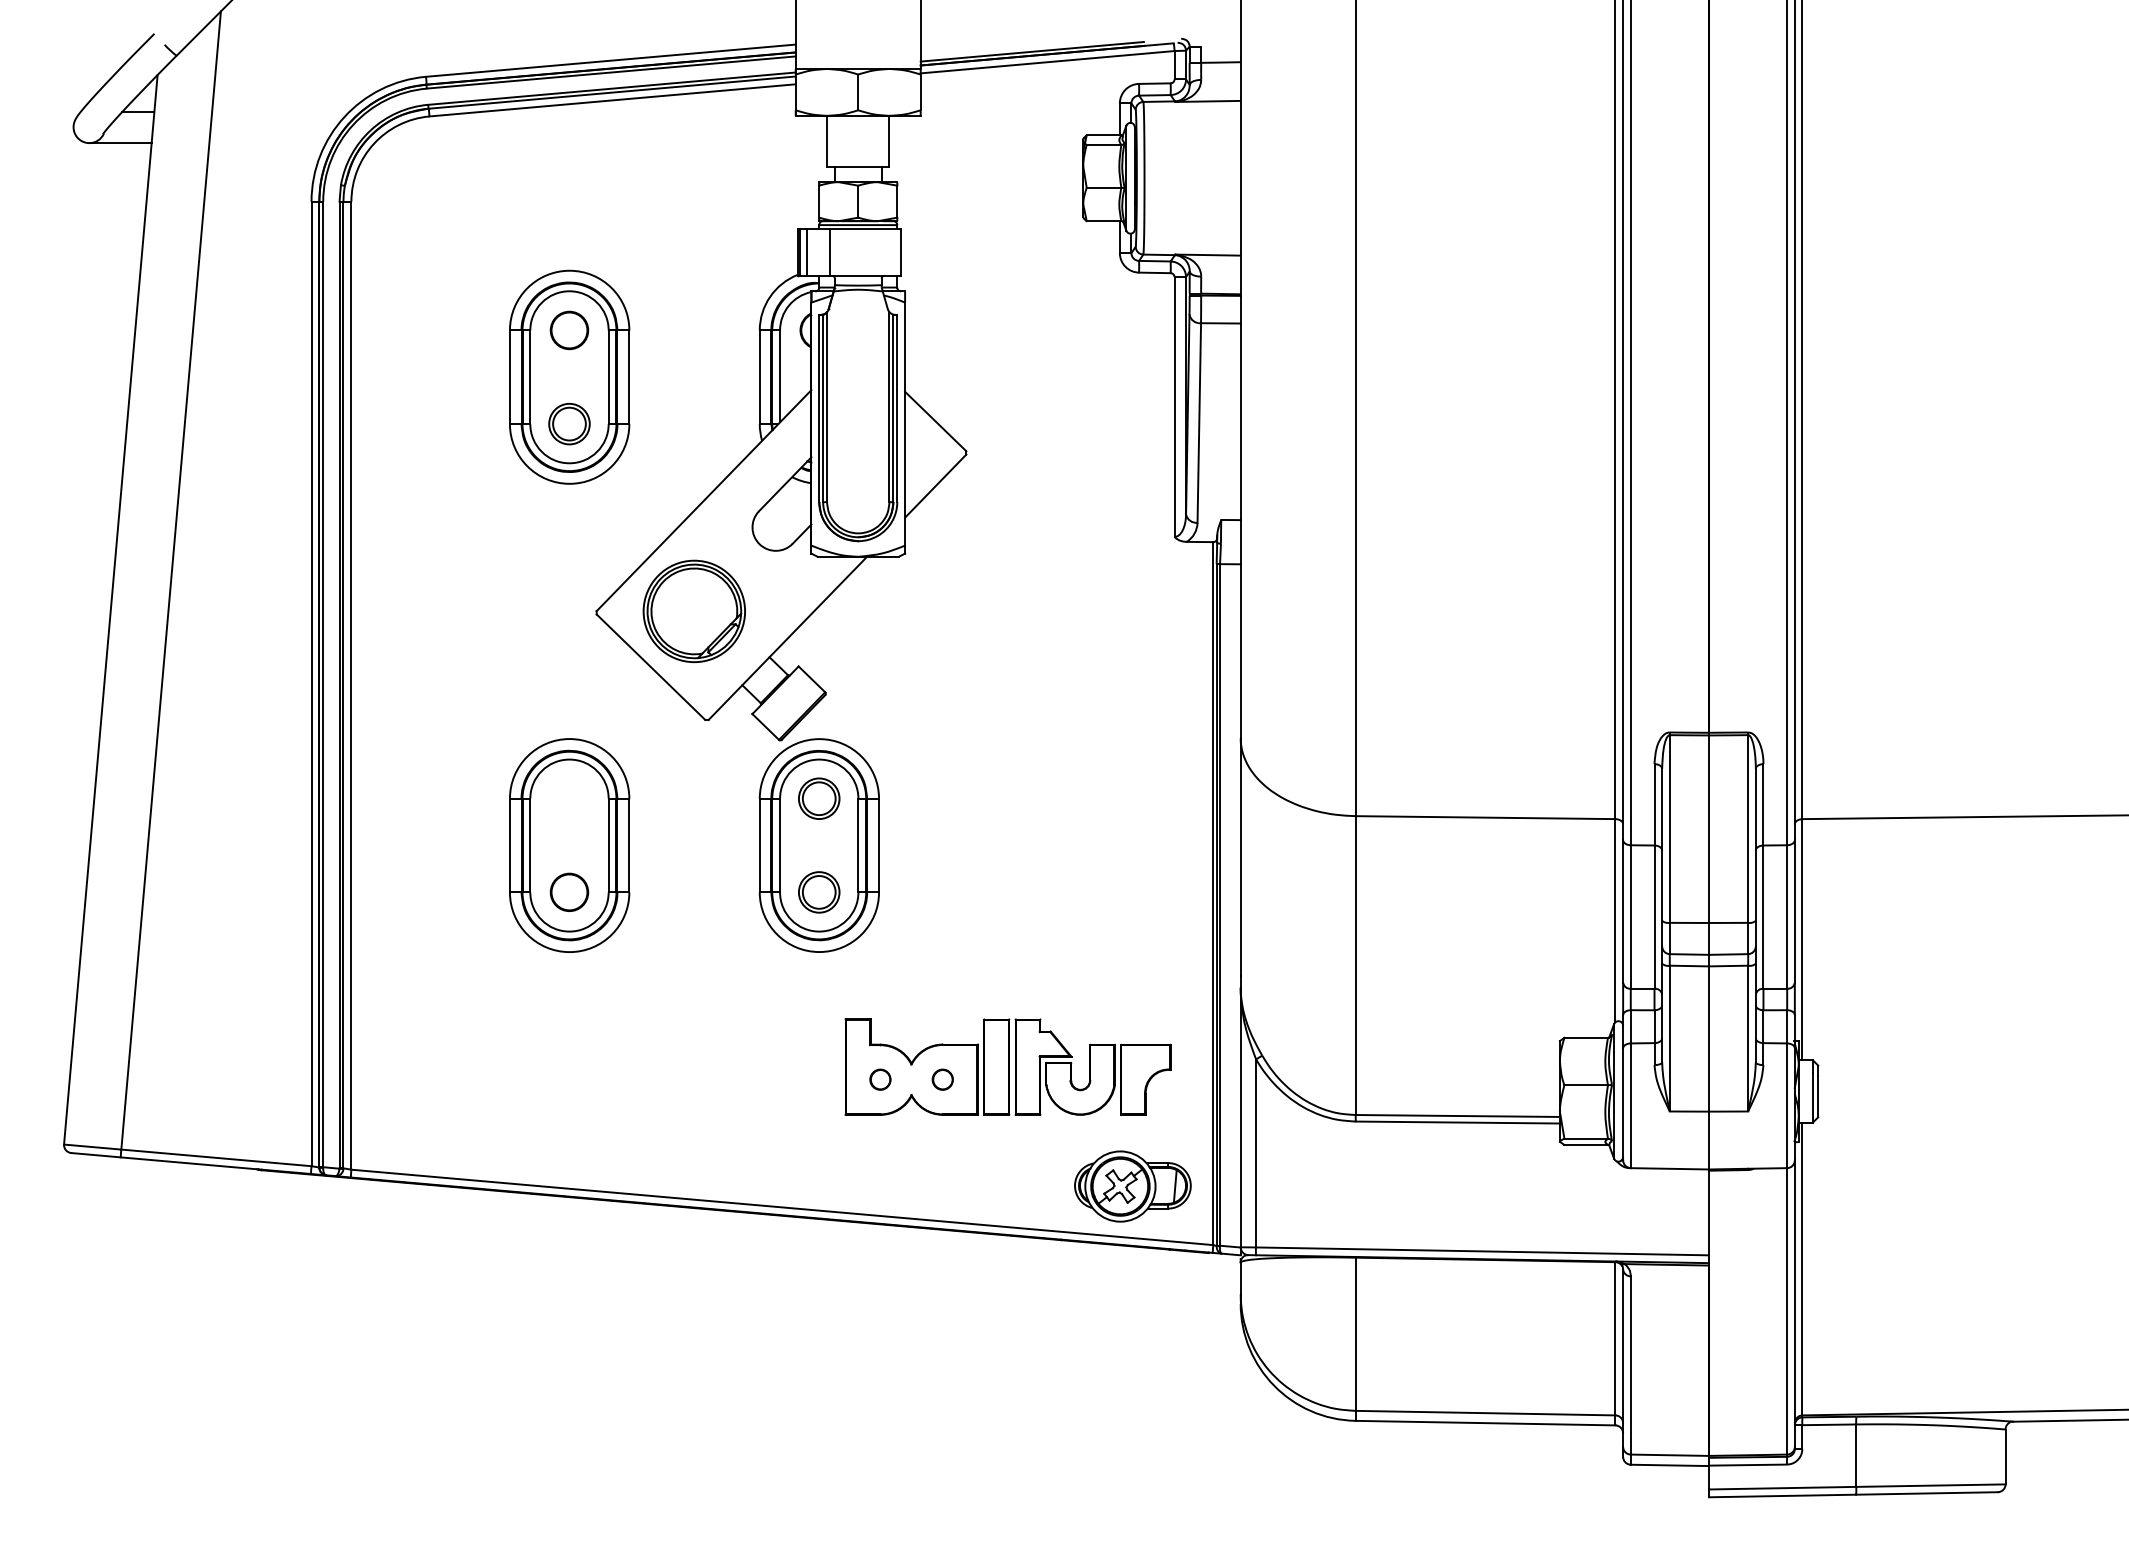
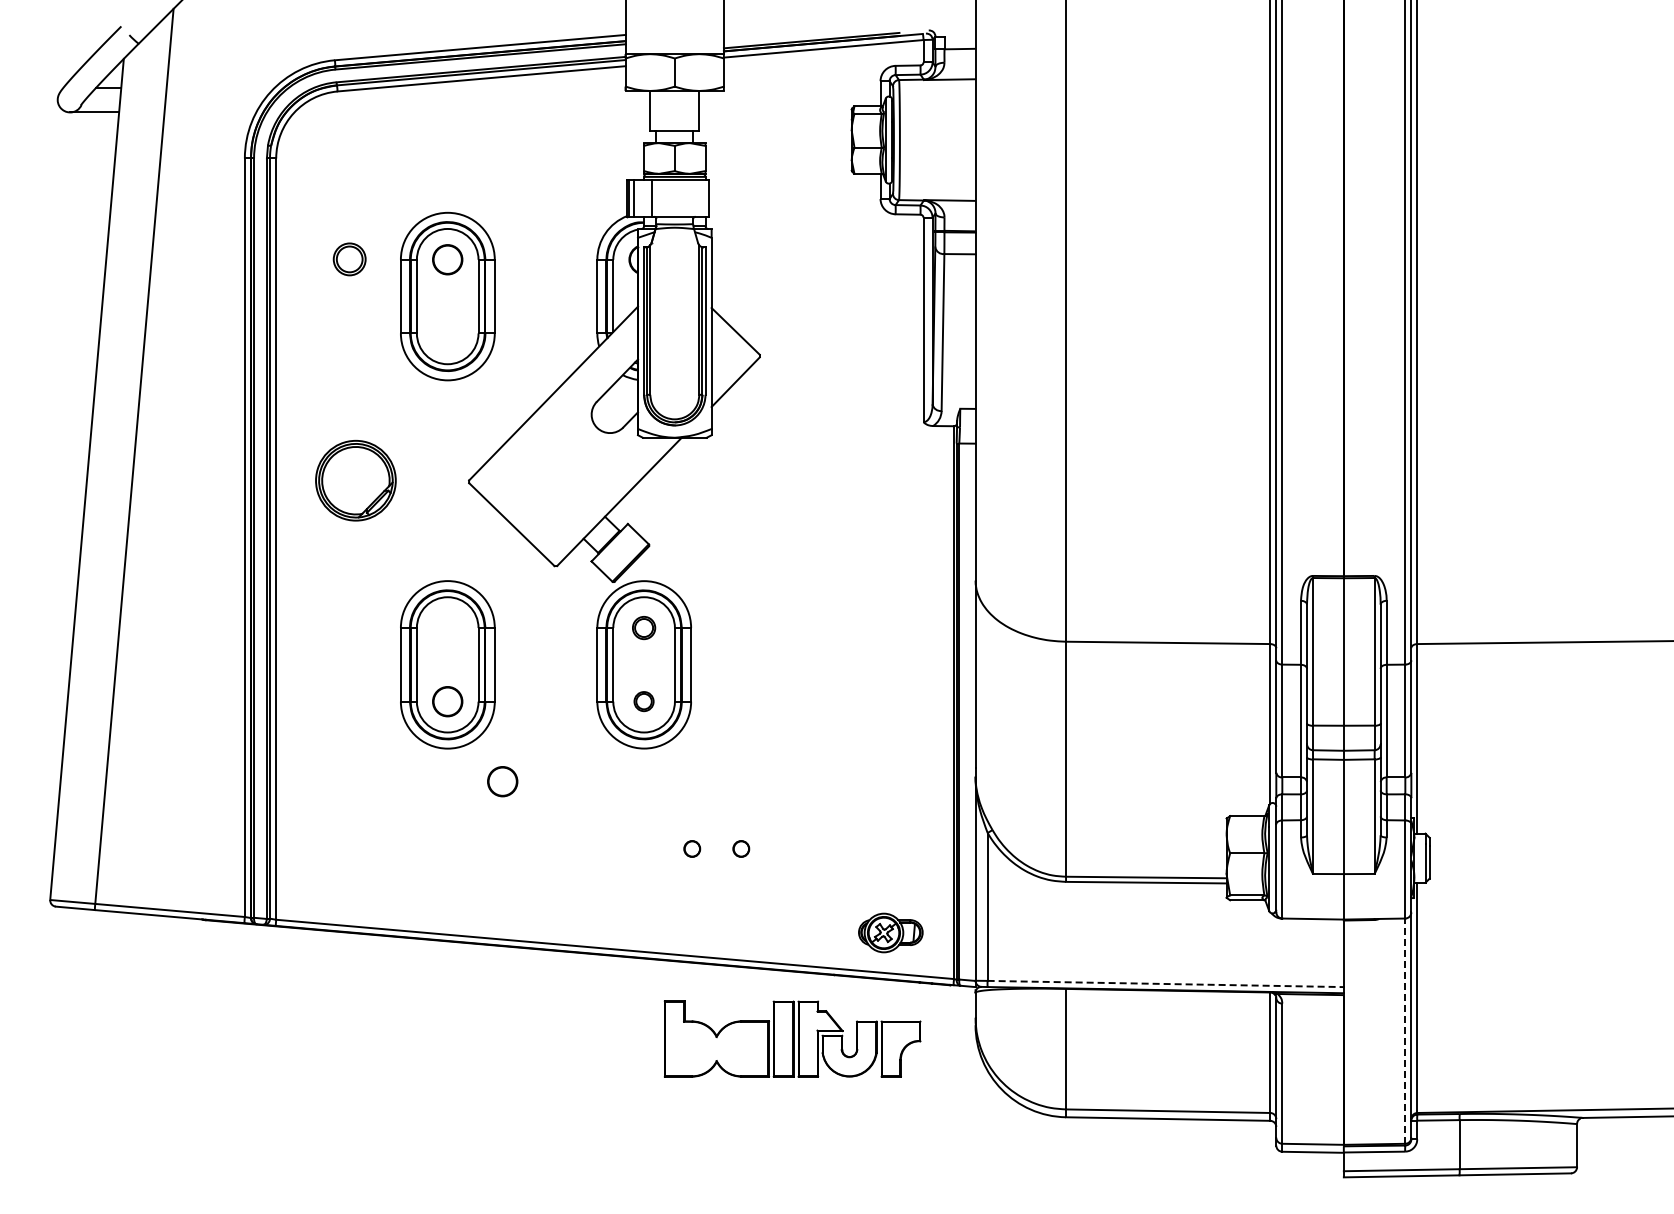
part: (569, 424) -> (349, 259), moved
part: (693, 611) -> (355, 480), moved
part: (818, 798) -> (643, 627), size x0.7
part: (818, 892) -> (643, 701), size x0.6
circle: (639, 993) -> (502, 781), added
part: (1007, 1066) -> (792, 1038), moved
part: (1132, 1185) -> (890, 932), size x0.7
line: (1483, 1252) -> (1166, 984), solid -> dashed
line: (1787, 1311) -> (1405, 1031), solid -> dashed

